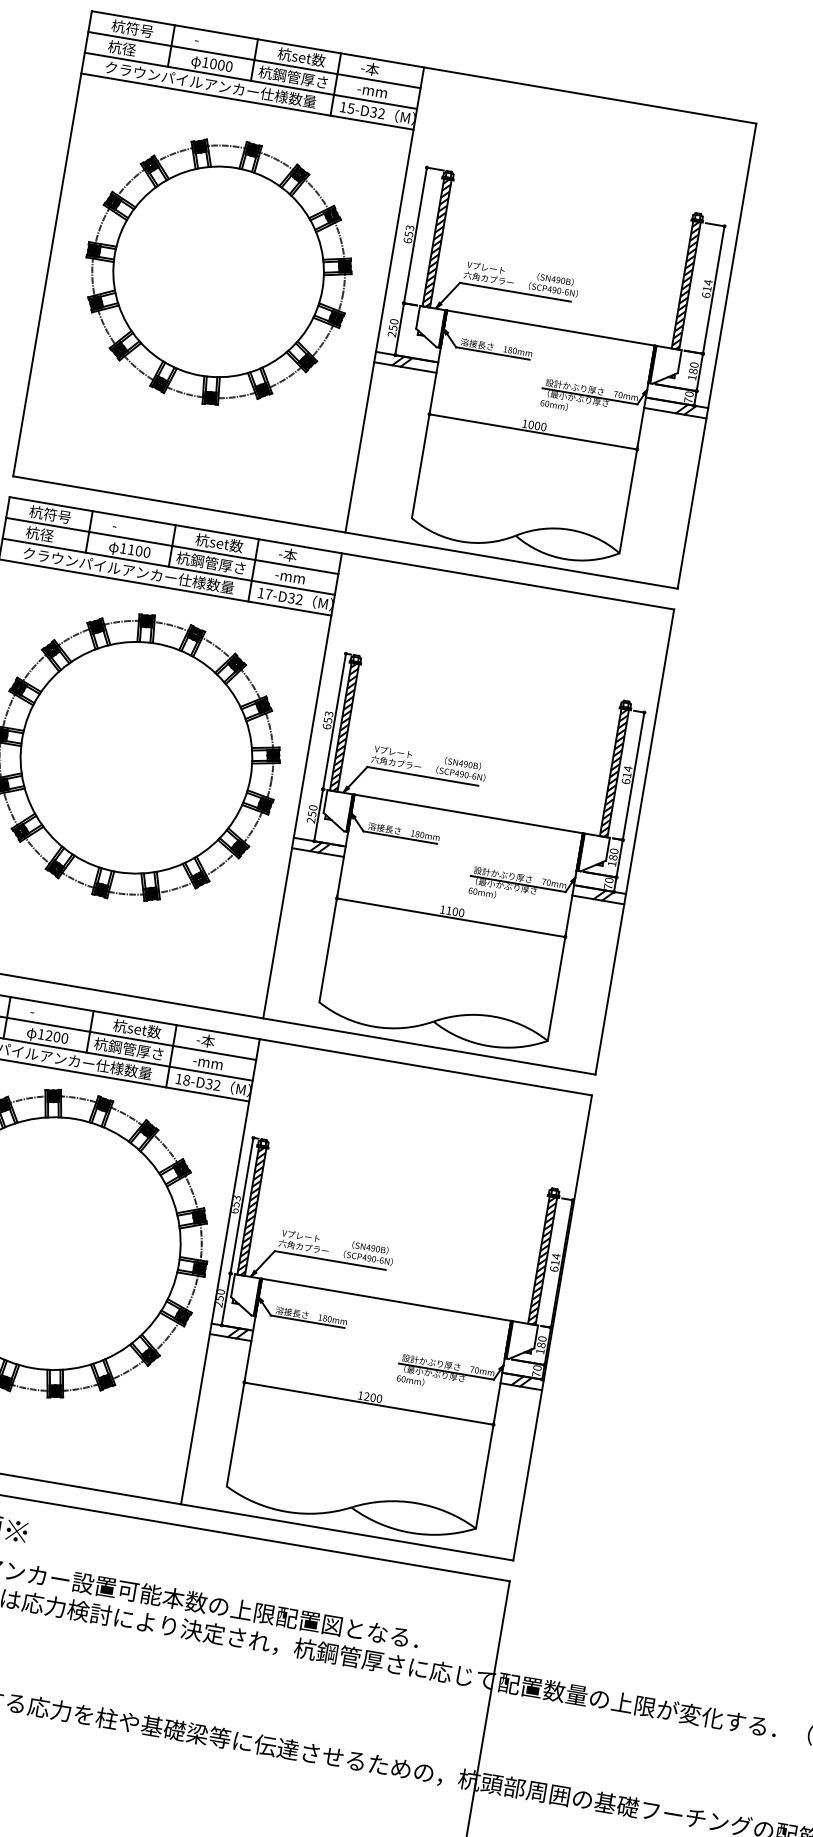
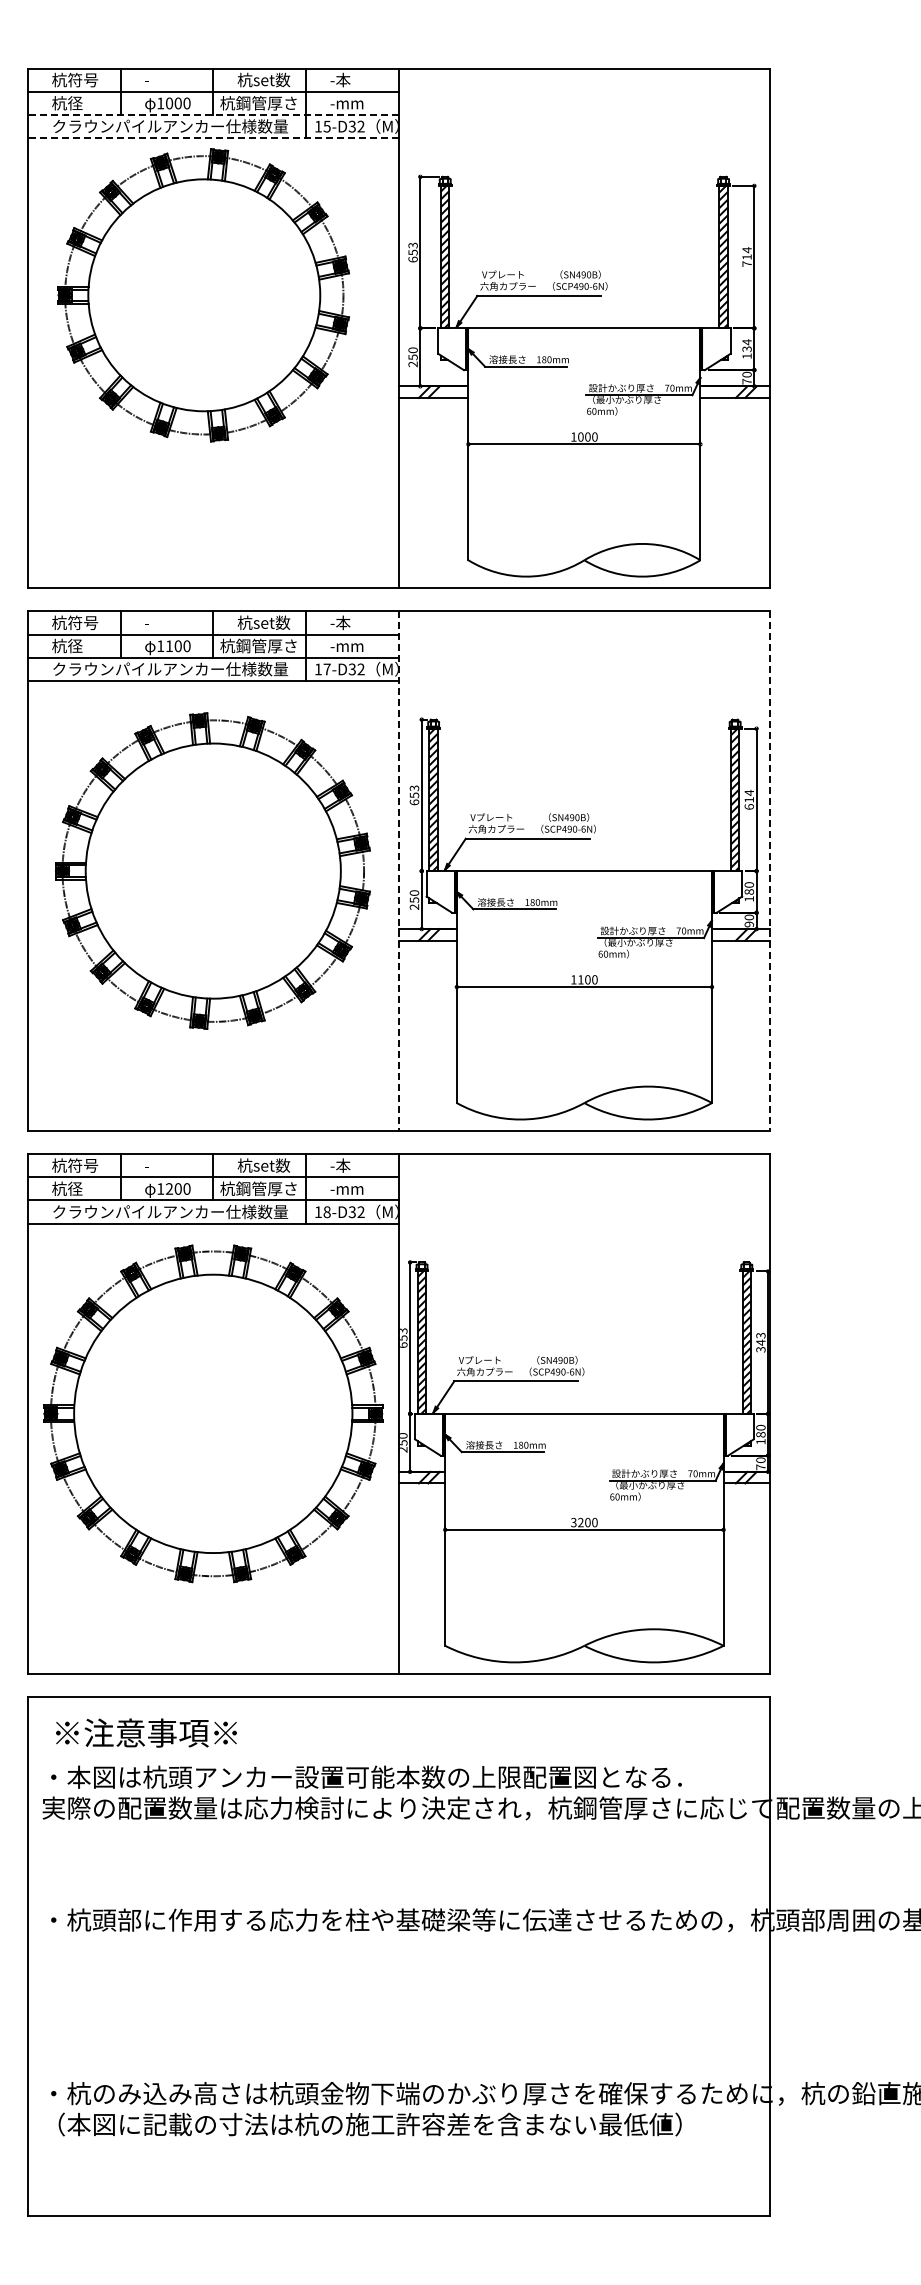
line: (251, 80) -> (213, 114), solid -> dashed
line: (247, 101) -> (213, 138), solid -> dashed
part: (217, 271) -> (203, 295), moved
text: (705, 294) -> (746, 263), 614 -> 714
text: (693, 367) -> (746, 345), 180 -> 134
line: (302, 786) -> (398, 871), solid -> dashed
line: (634, 842) -> (769, 871), solid -> dashed
text: (608, 886) -> (749, 924), 70 -> 90
text: (554, 1262) -> (760, 1342), 614 -> 343
text: (360, 1395) -> (573, 1522), 1200 -> 3200

